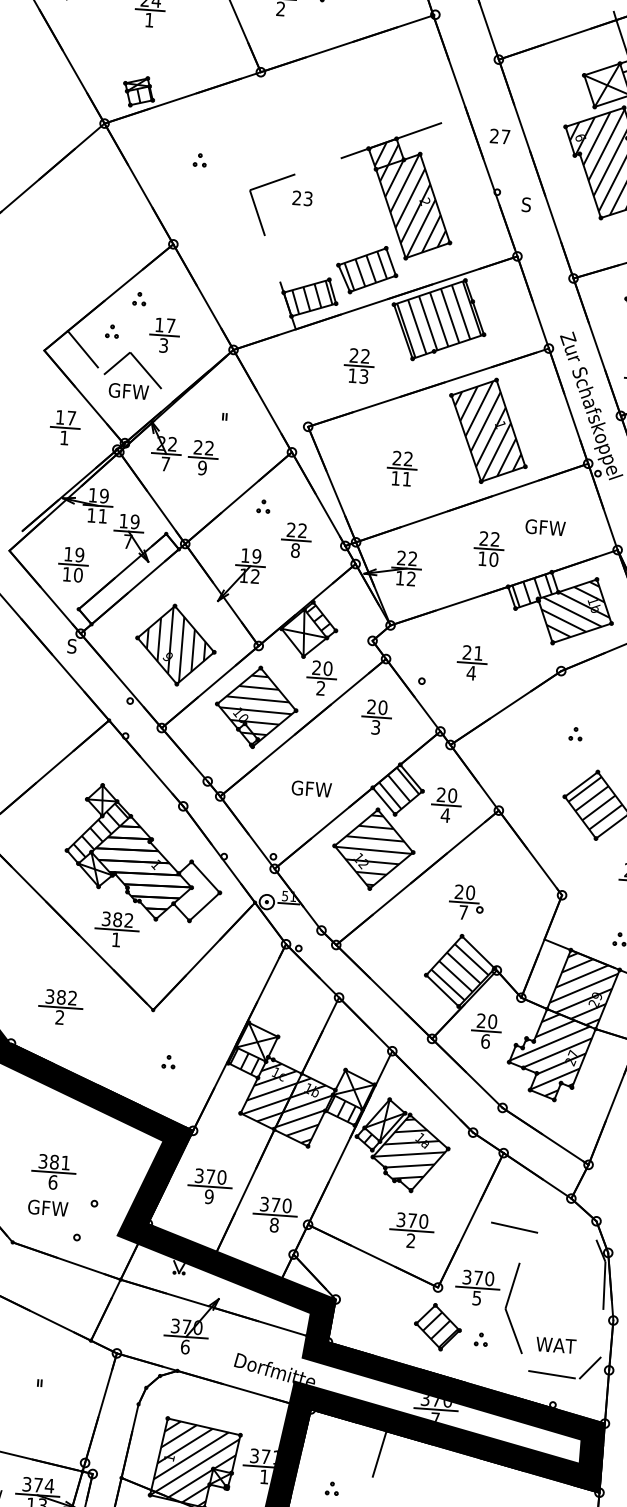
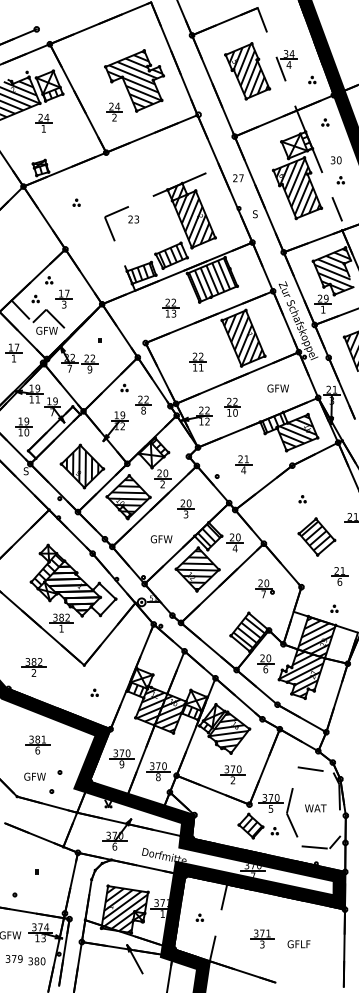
part: (489, 547) -> (232, 406), moved
part: (375, 716) -> (185, 508), moved
part: (465, 901) -> (264, 588), moved
part: (53, 1171) -> (37, 744), moved
line: (514, 1226) -> (310, 768), moved
text: (555, 1345) -> (315, 808), moved

